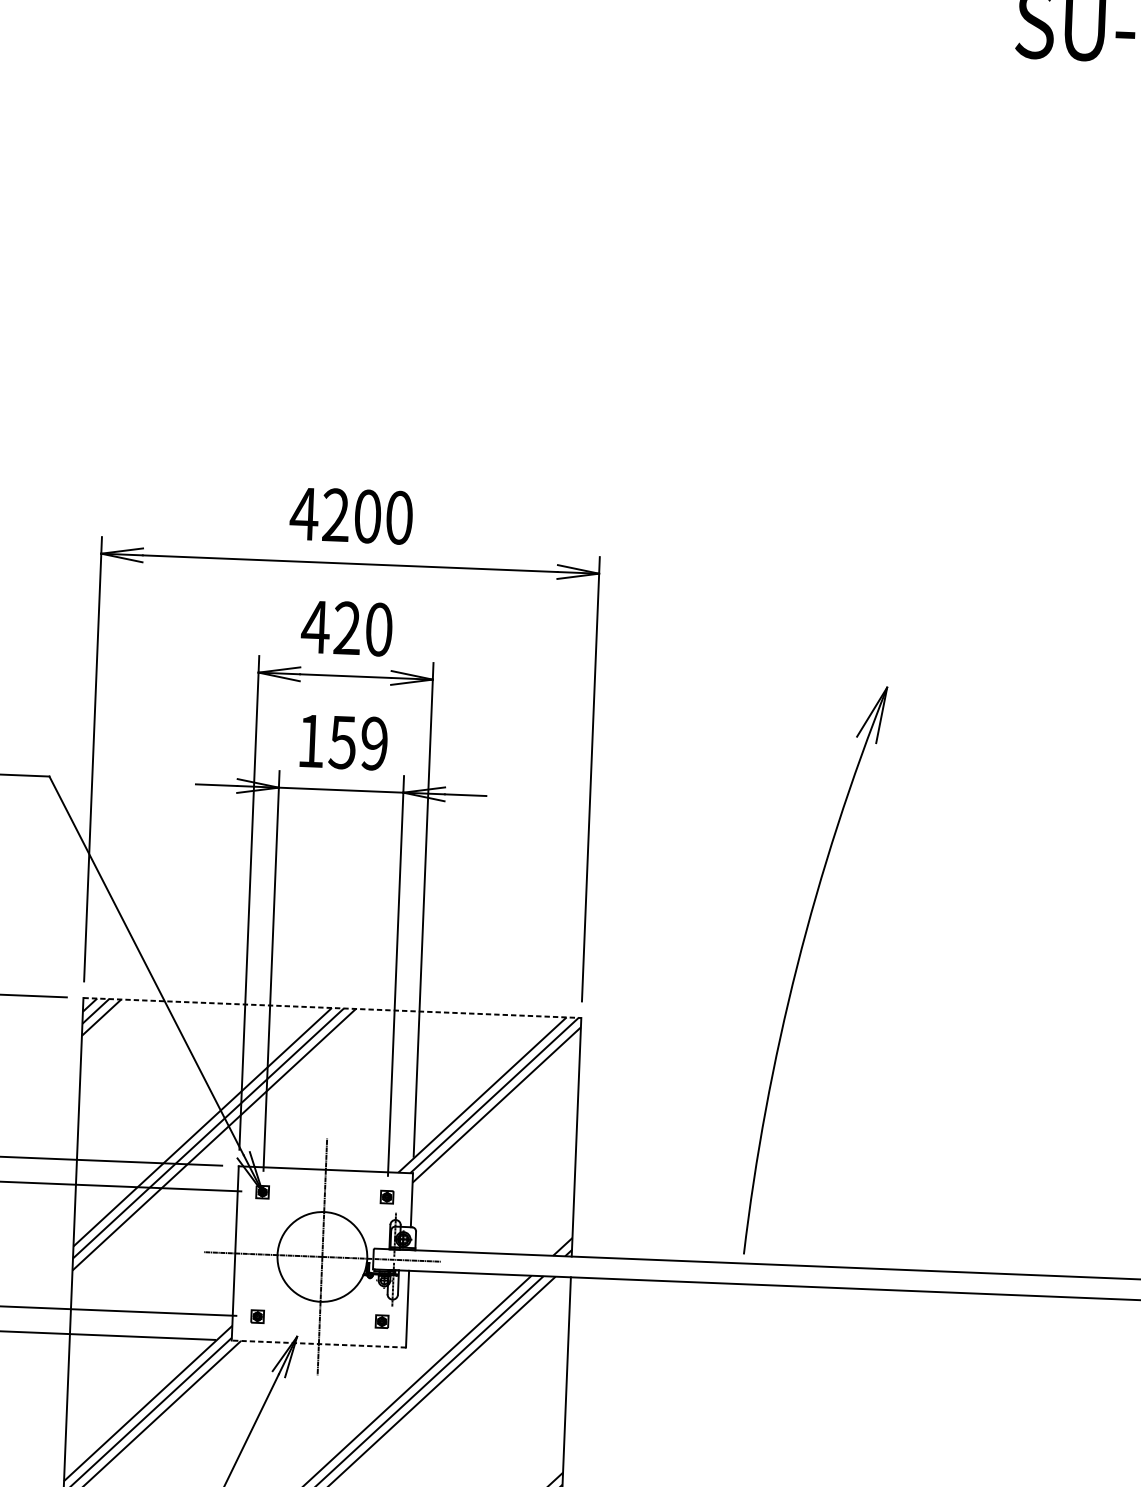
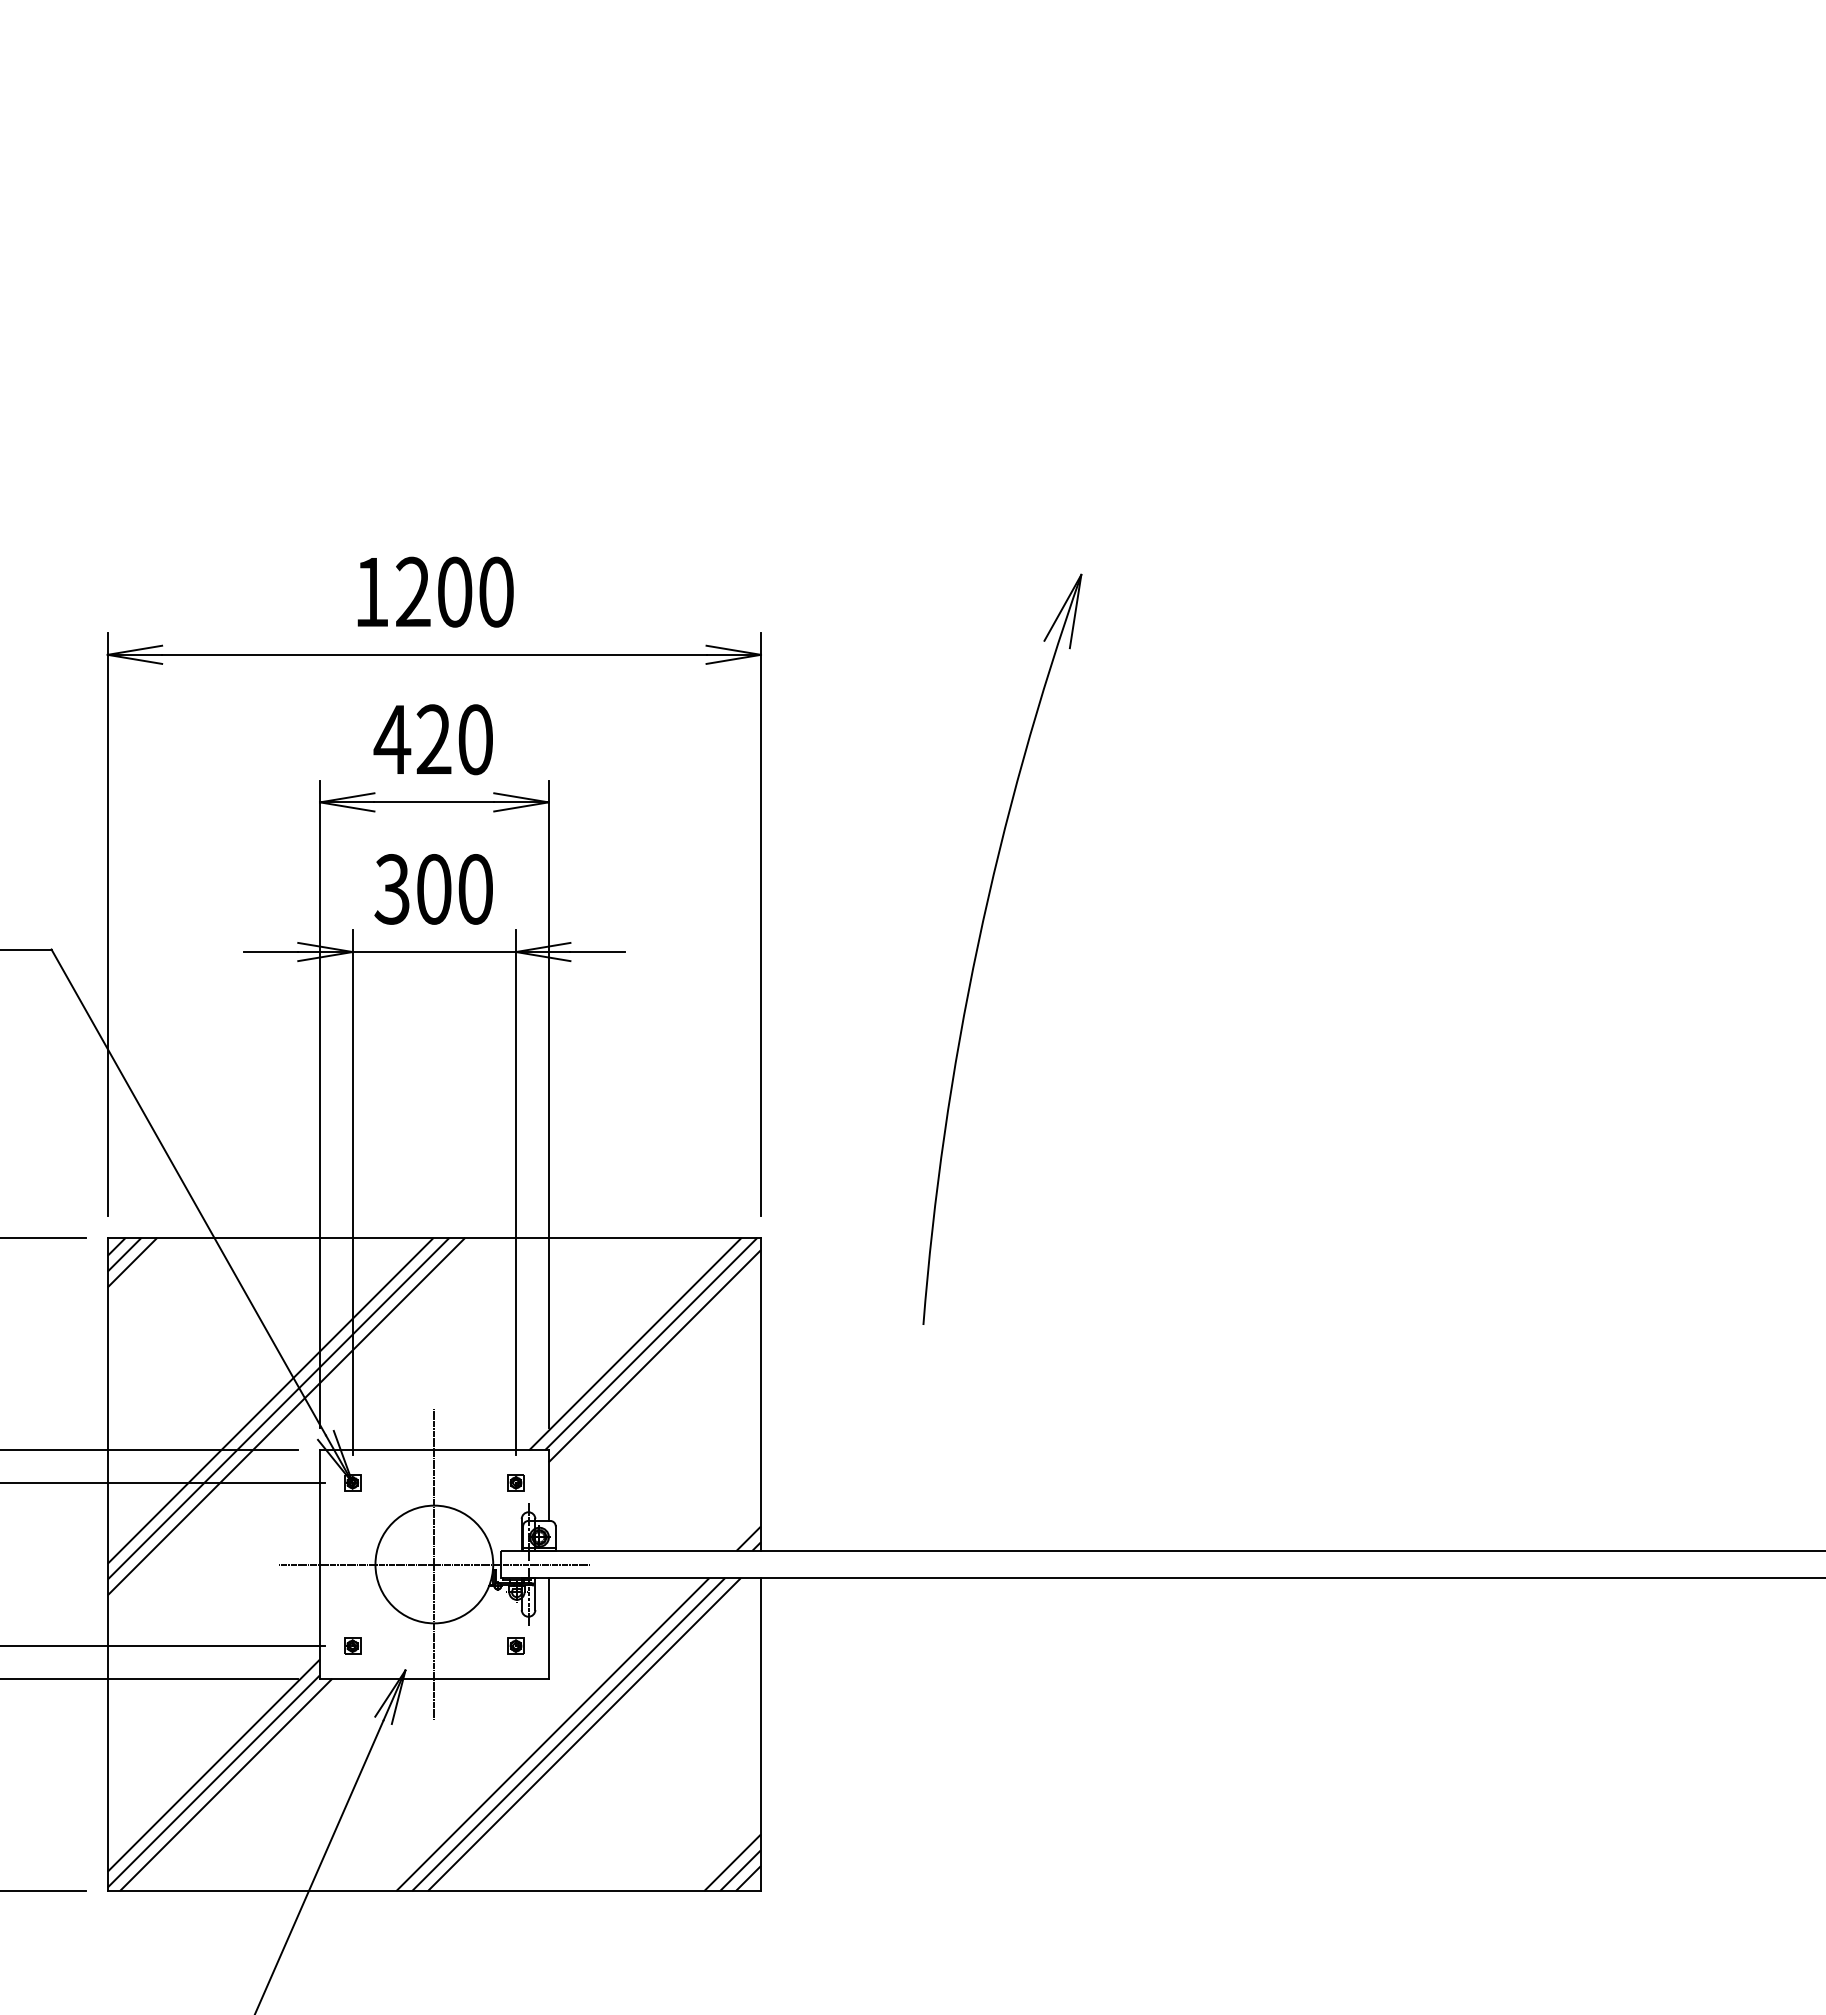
text: (304, 514) -> (371, 592), 4200 -> 1200
text: (342, 742) -> (433, 889), 159 -> 300
part: (798, 966) -> (979, 944), moved
line: (332, 1007) -> (434, 1237), dashed -> solid
line: (318, 1343) -> (433, 1678), dashed -> solid

